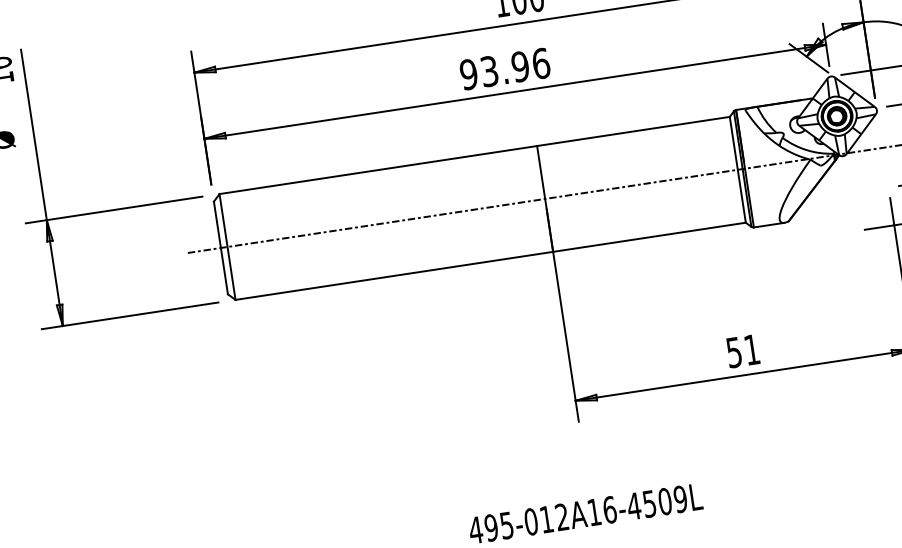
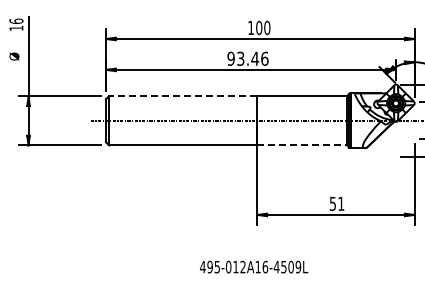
text: (521, 65) -> (255, 58), 93.96 -> 93.46
line: (376, 171) -> (182, 96), solid -> dashed
line: (650, 237) -> (302, 145), solid -> dashed

